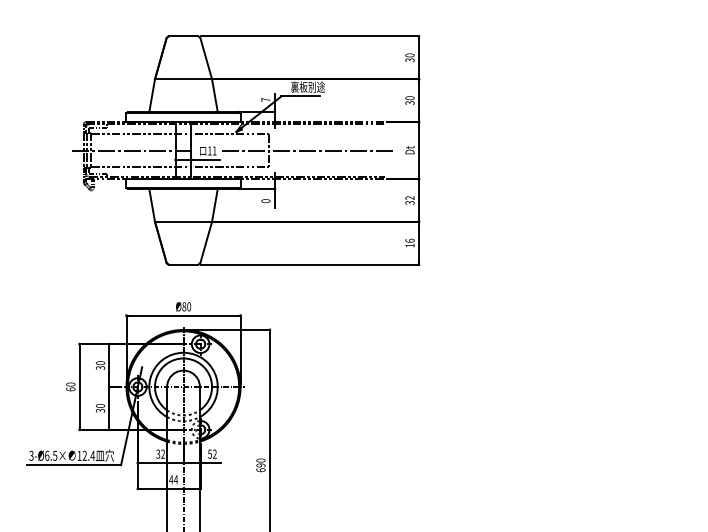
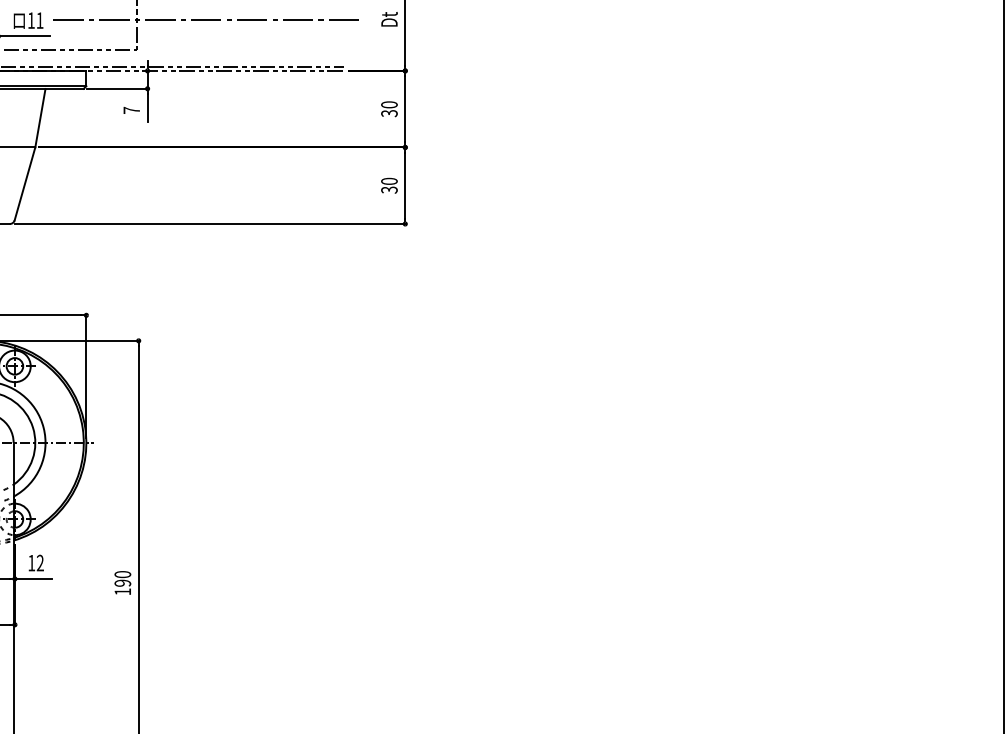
text: (409, 197) -> (388, 103), 32 -> 30
text: (265, 201) -> (130, 111), 0 -> 7
text: (409, 242) -> (388, 184), 16 -> 30
text: (209, 453) -> (30, 561), 52 -> 12
text: (260, 470) -> (121, 592), 690 -> 190

